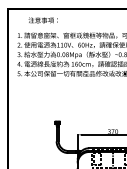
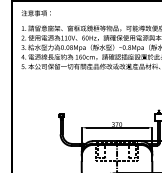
text: (42, 20) -> (35, 13), moved

